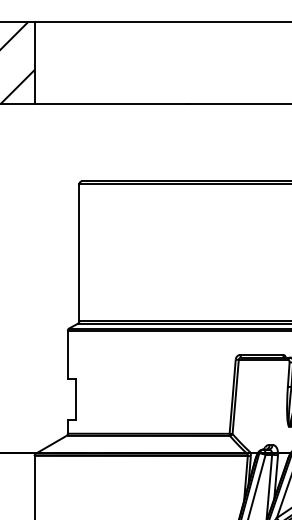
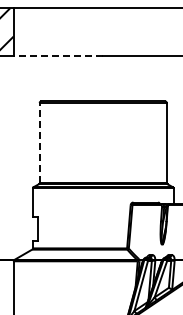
line: (111, 104) -> (58, 56), solid -> dashed
line: (79, 251) -> (39, 142), solid -> dashed

